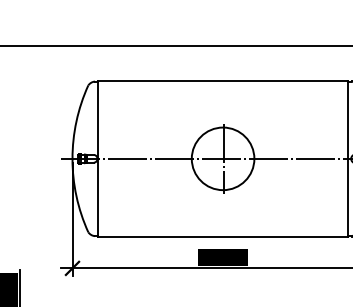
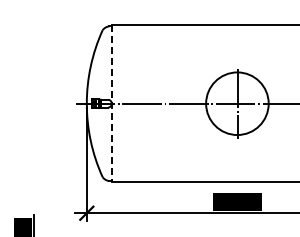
line: (98, 159) -> (112, 104), solid -> dashed

